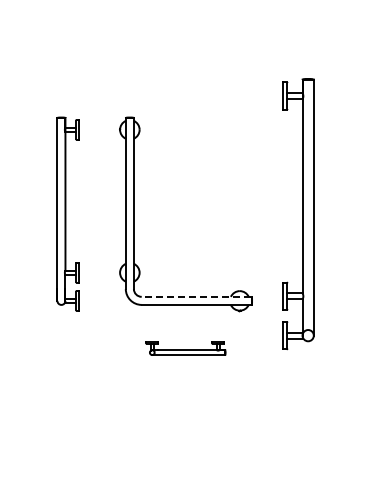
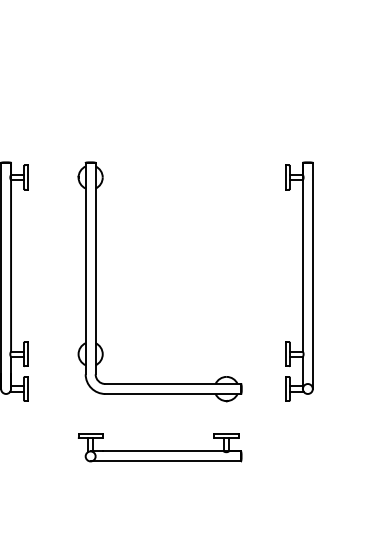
part: (298, 213) -> (299, 280), size x0.71
line: (196, 296) -> (173, 383), dashed -> solid
part: (185, 348) -> (159, 447), size x1.67

